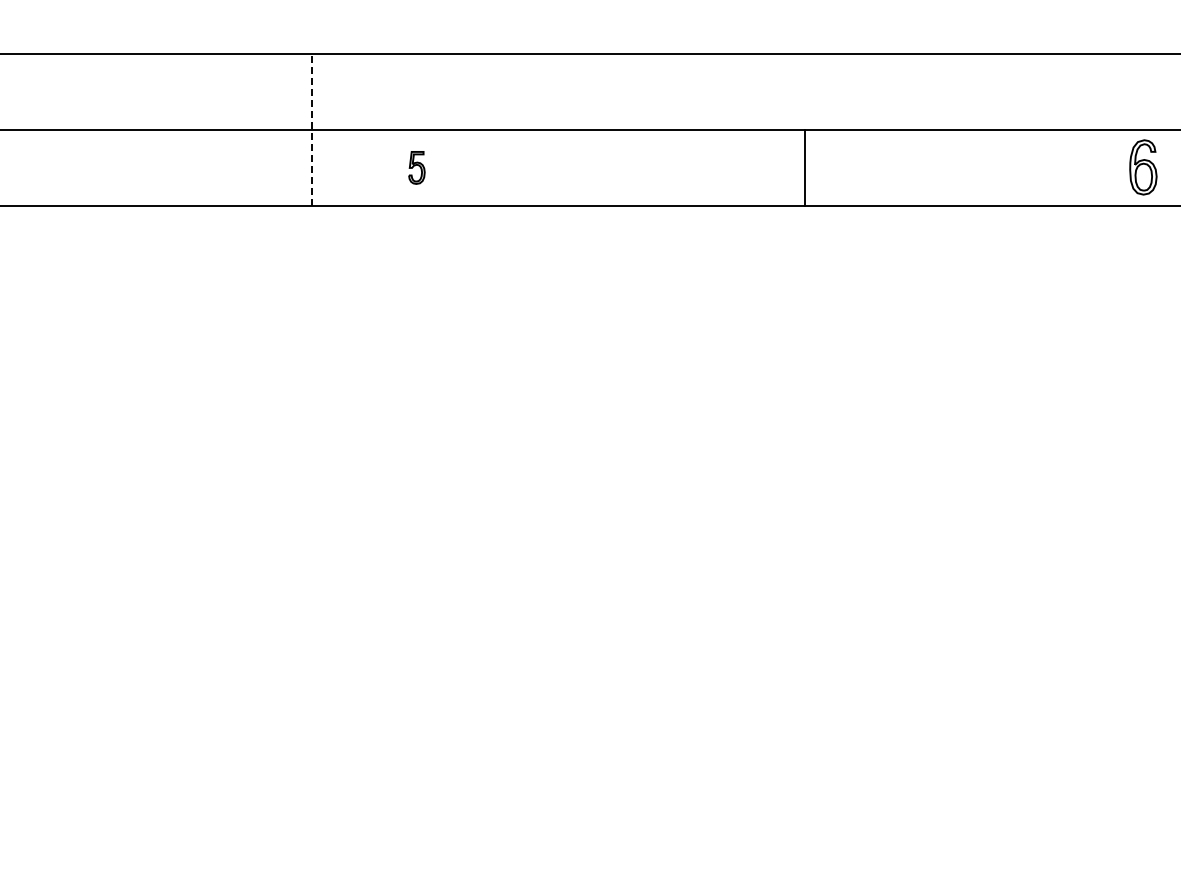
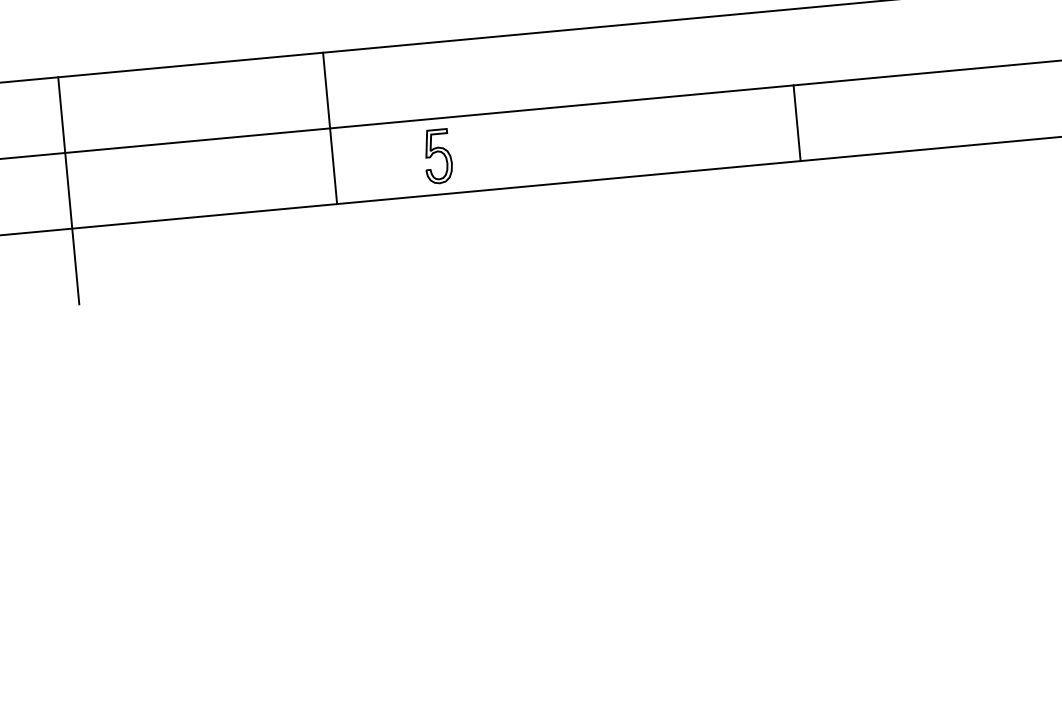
line: (311, 129) -> (329, 128), dashed -> solid
line: (45, 167) -> (68, 190), added
part: (416, 167) -> (437, 156), size x1.67
line: (805, 167) -> (797, 122), moved

